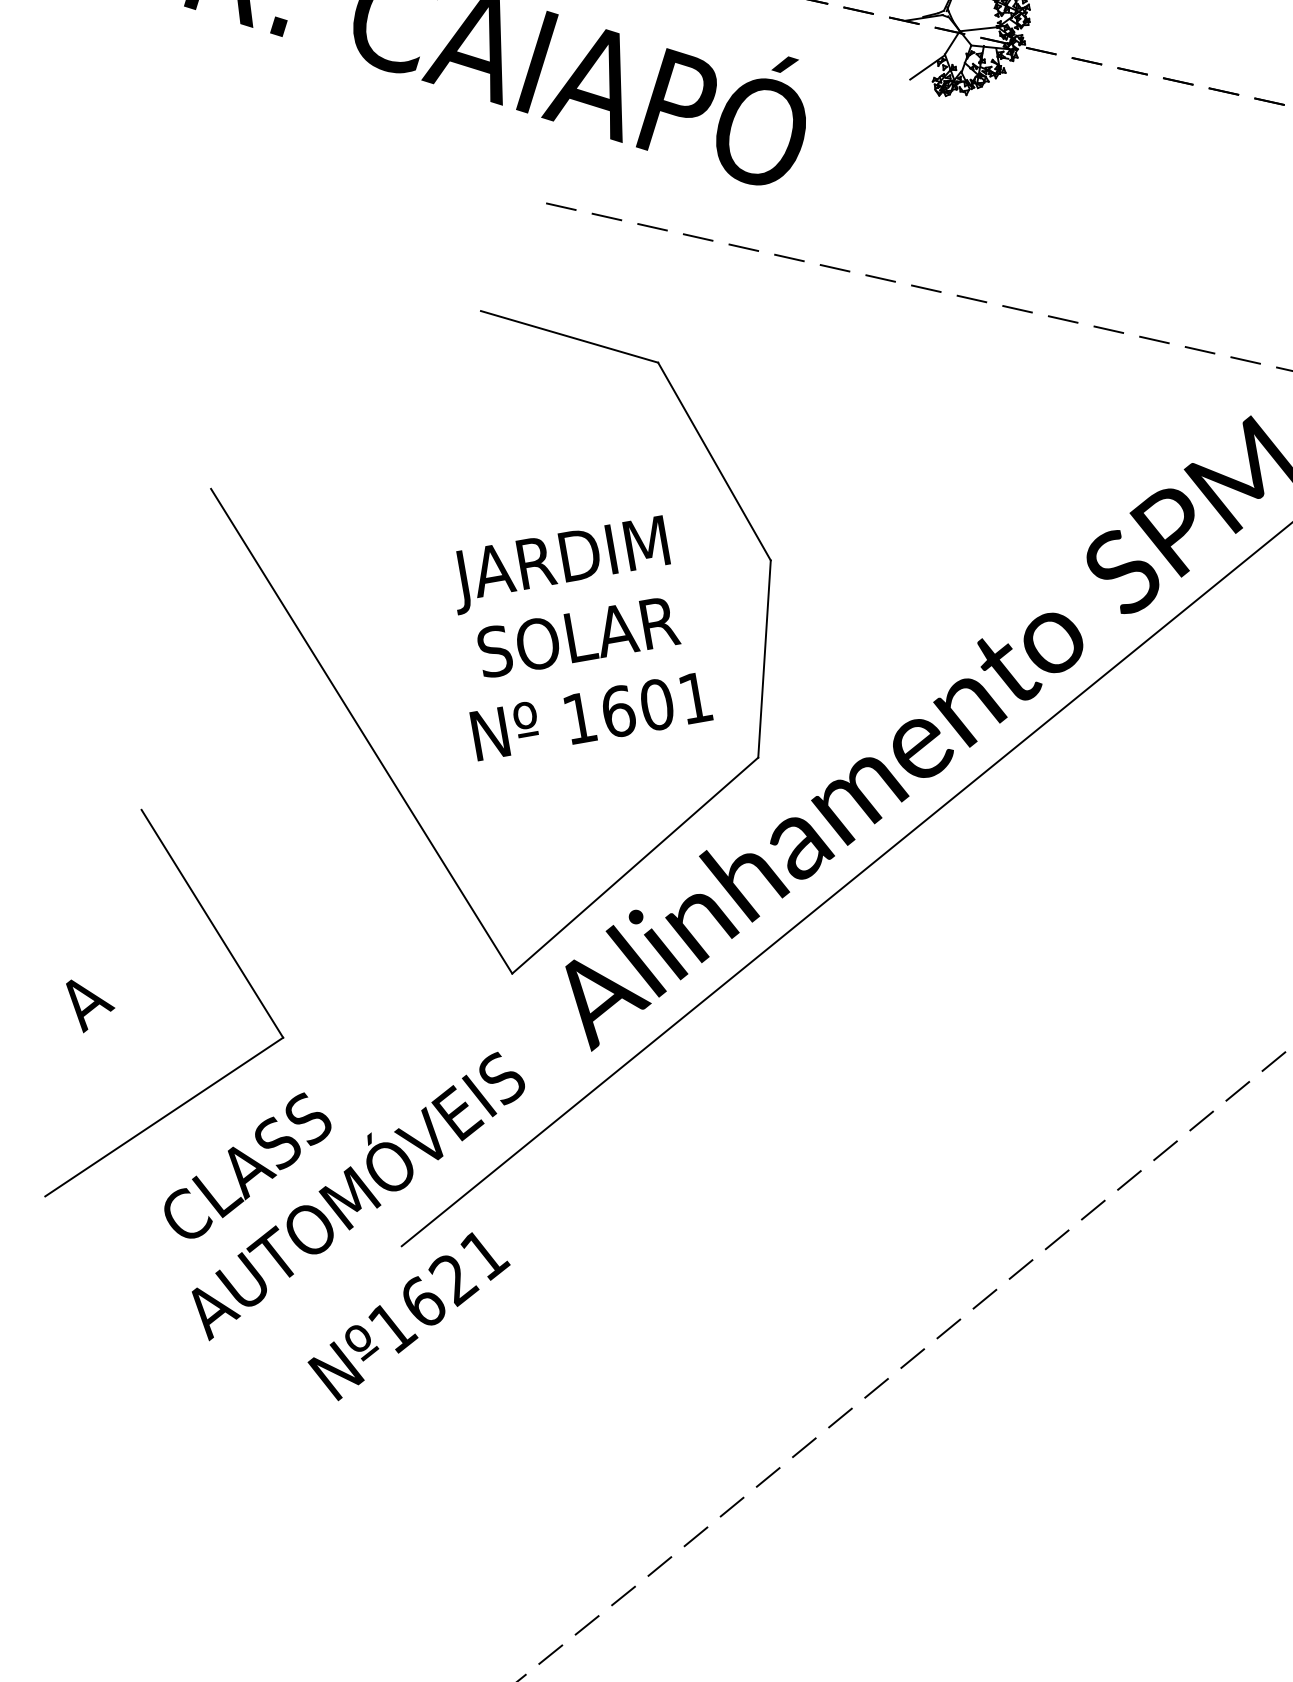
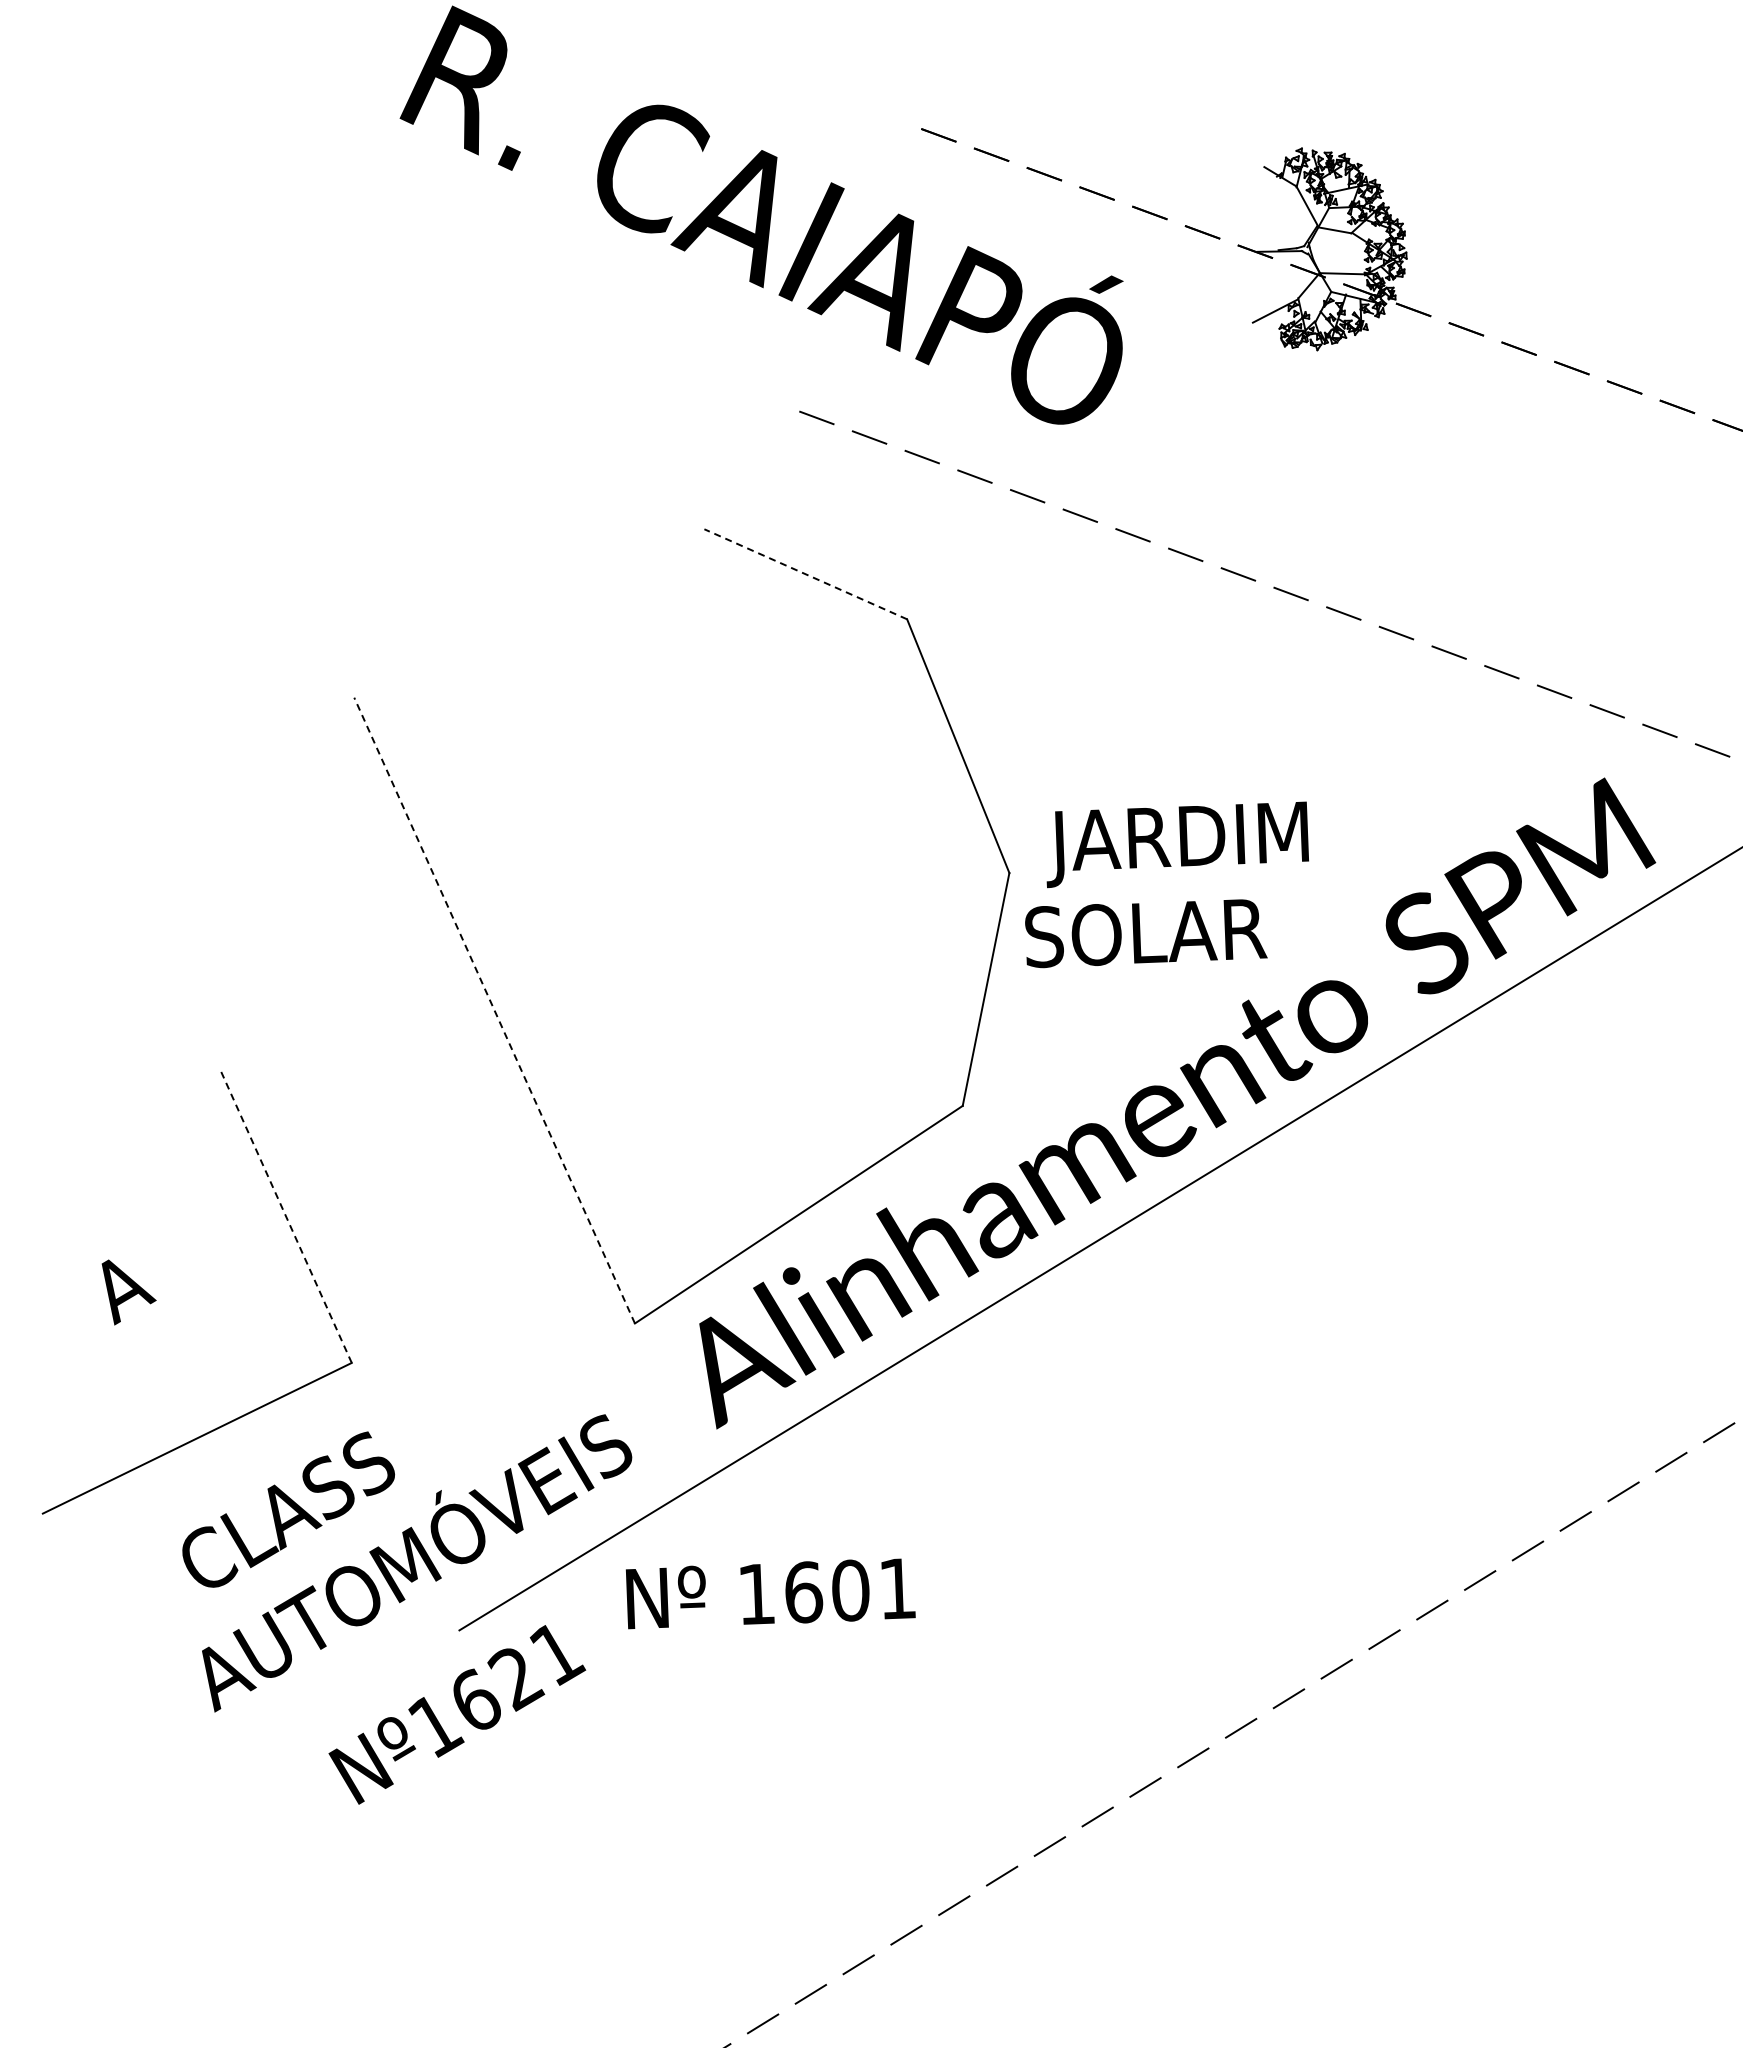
line: (569, 337) -> (805, 574), solid -> dashed
text: (560, 564) -> (1177, 844), moved
text: (578, 637) -> (1146, 933), moved
text: (591, 716) -> (770, 1593), moved
line: (361, 731) -> (494, 1010), solid -> dashed
line: (212, 923) -> (285, 1215), solid -> dashed

